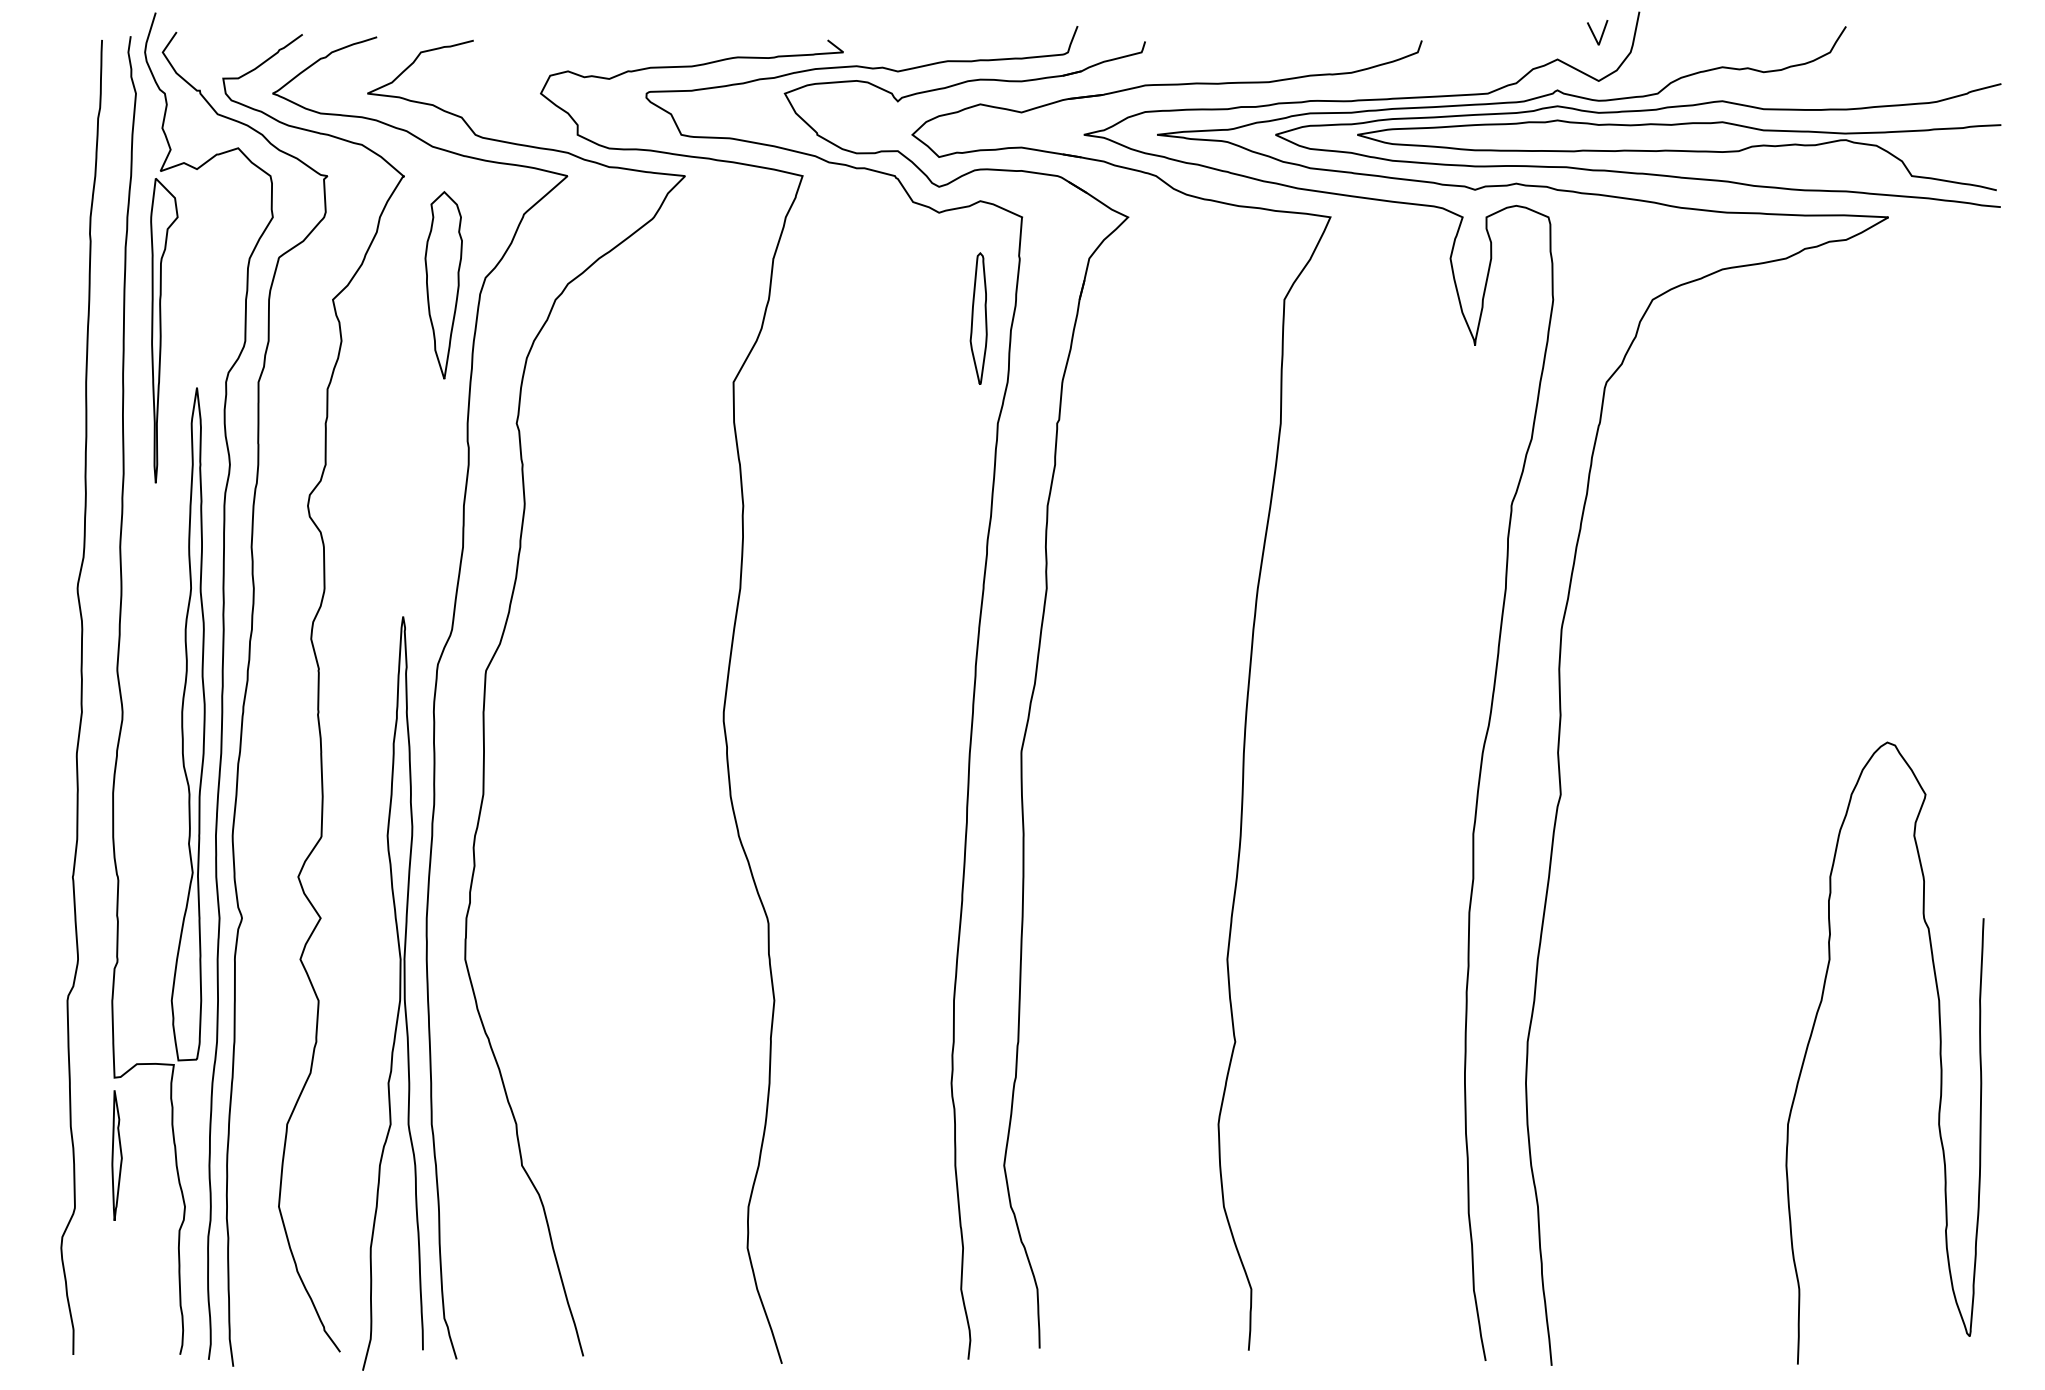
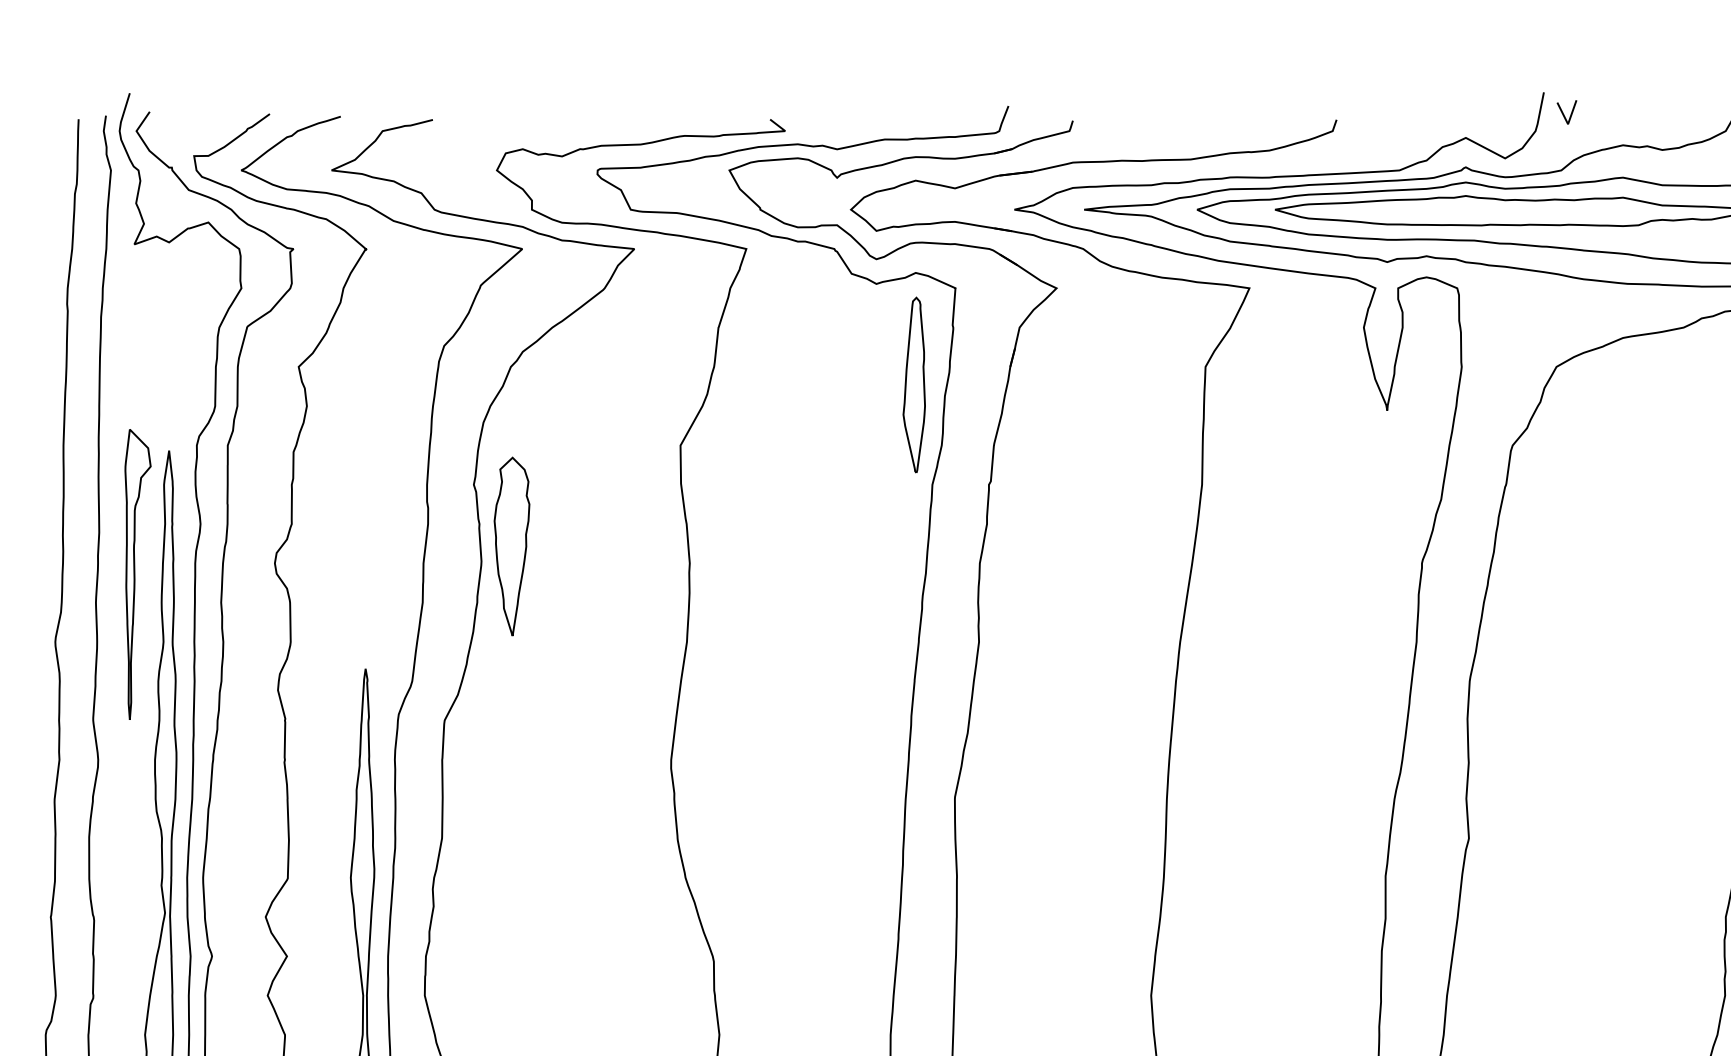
line: (1594, 34) -> (1563, 114), moved
part: (443, 285) -> (511, 546), moved
part: (978, 318) -> (913, 384), size x1.4
part: (164, 330) -> (138, 574), moved

